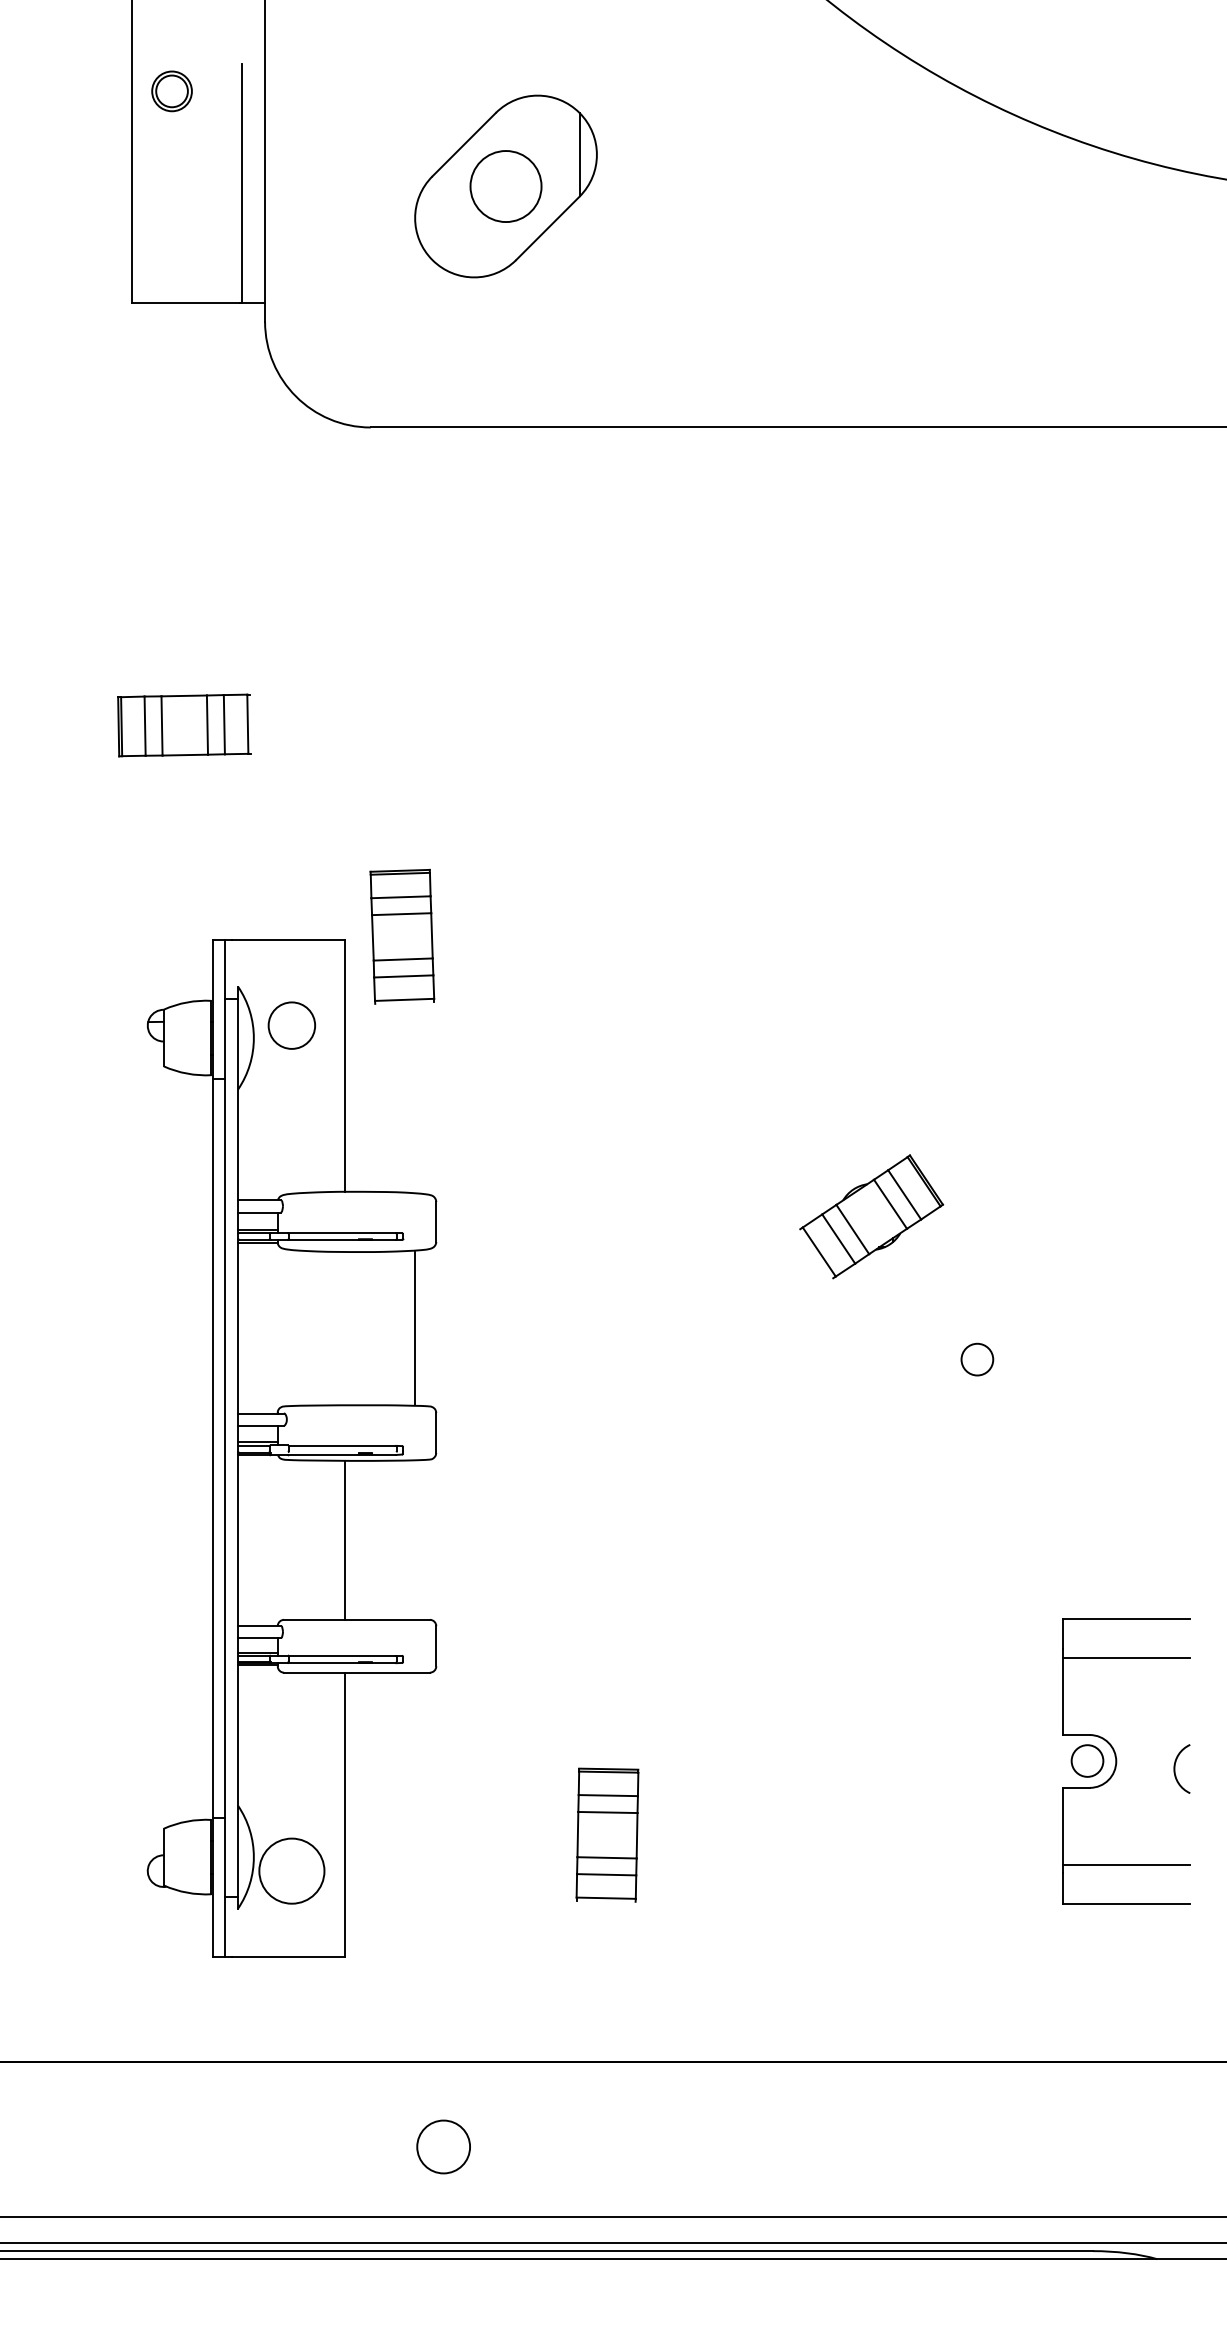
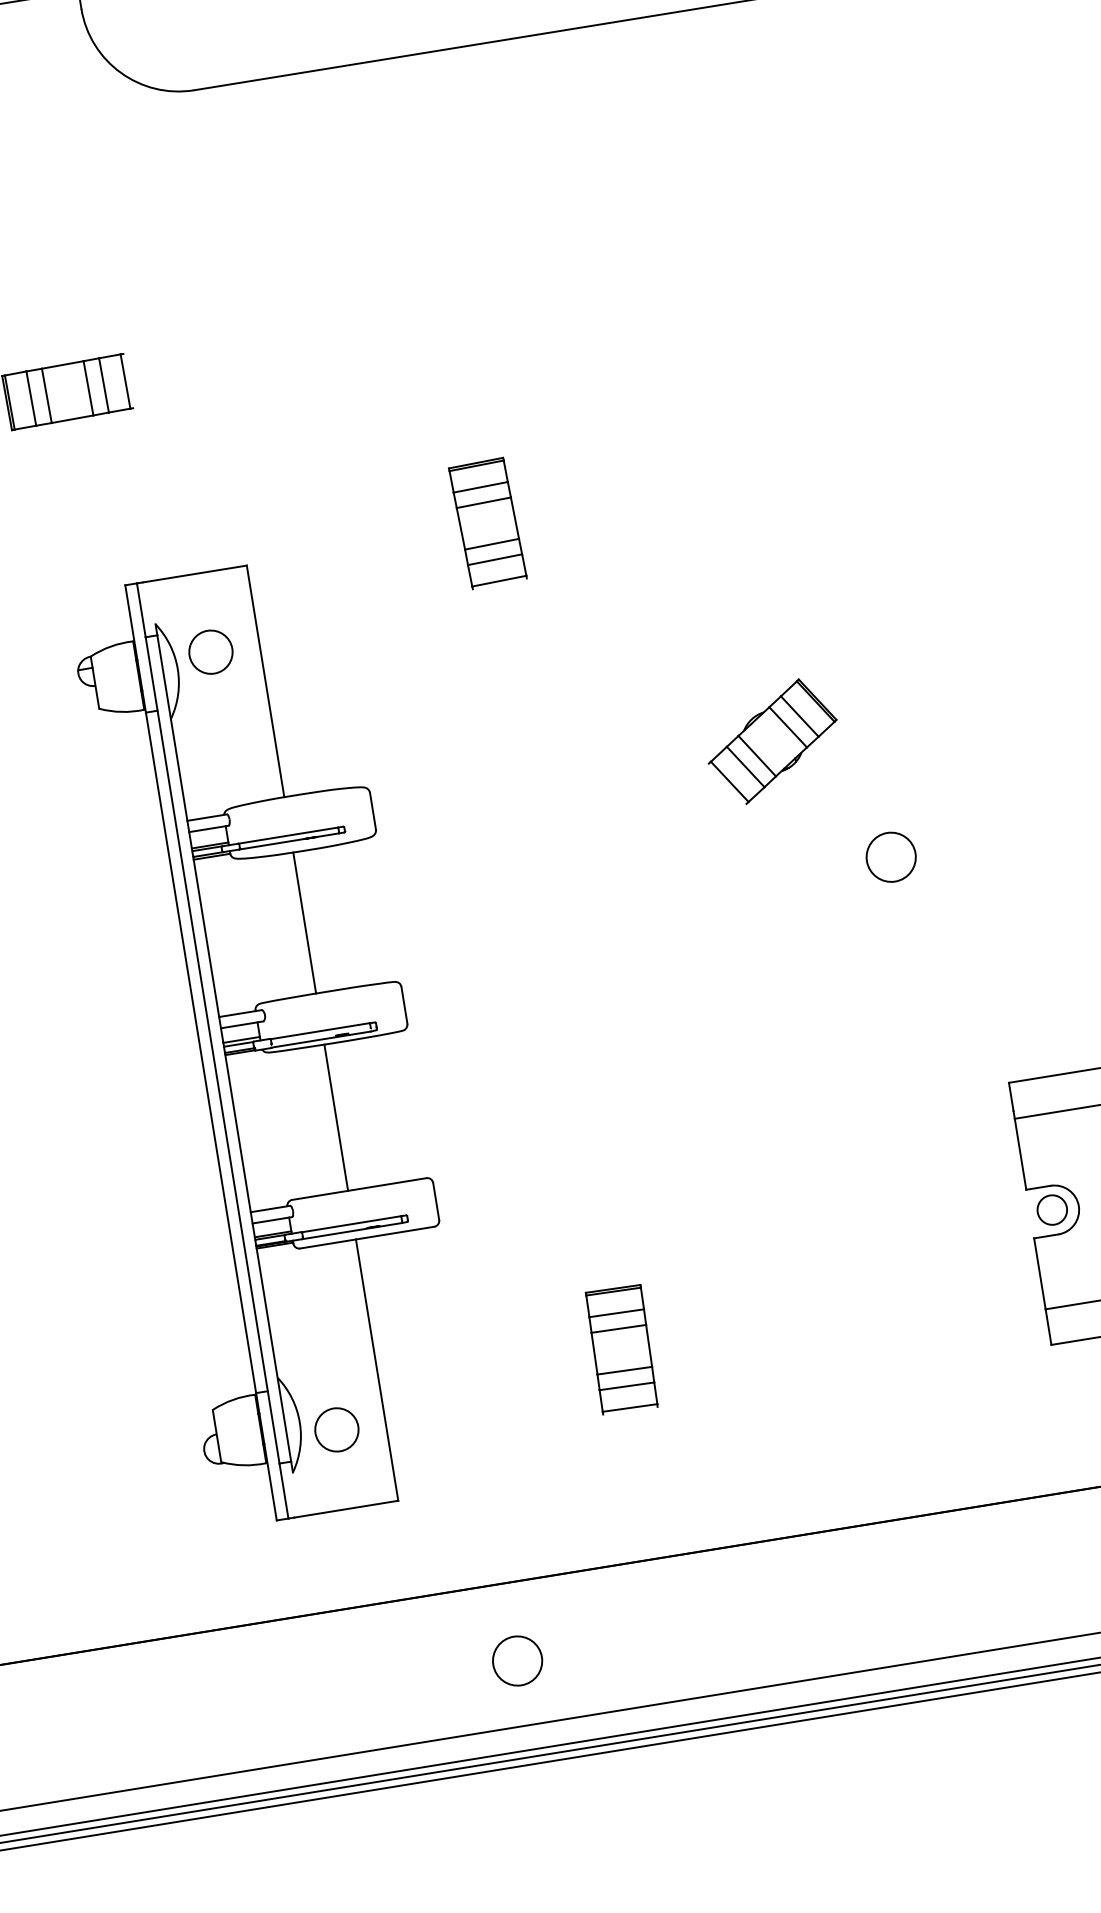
part: (402, 936) -> (487, 523), moved
line: (414, 1328) -> (304, 922), moved
circle: (976, 1359) -> (890, 857), size x1.67
circle: (291, 1870) -> (336, 1429), size x0.71

